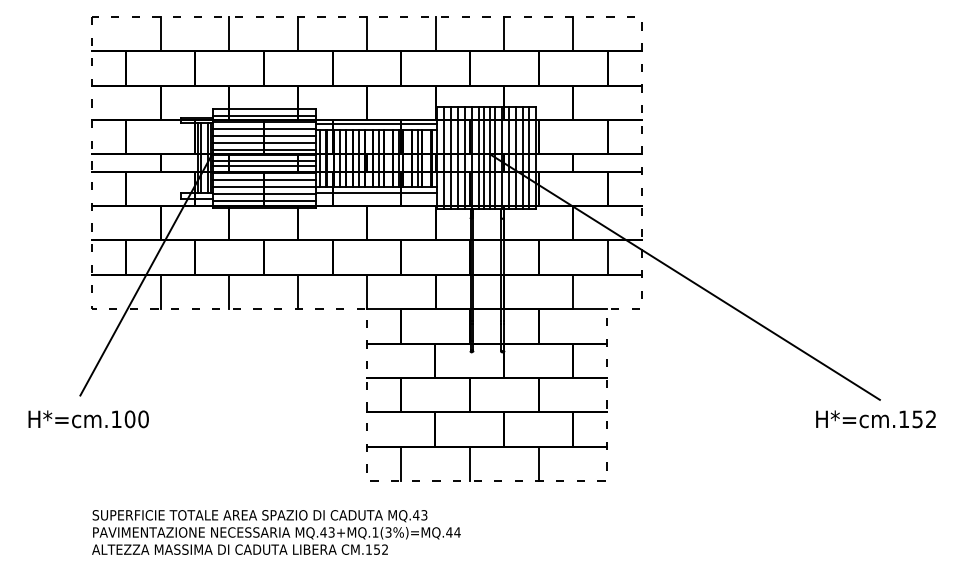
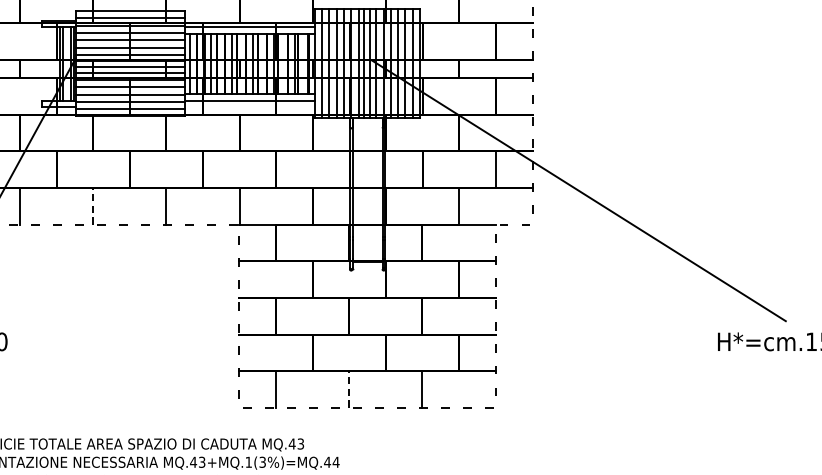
line: (229, 291) -> (93, 205), solid -> dashed
line: (469, 463) -> (348, 388), solid -> dashed

